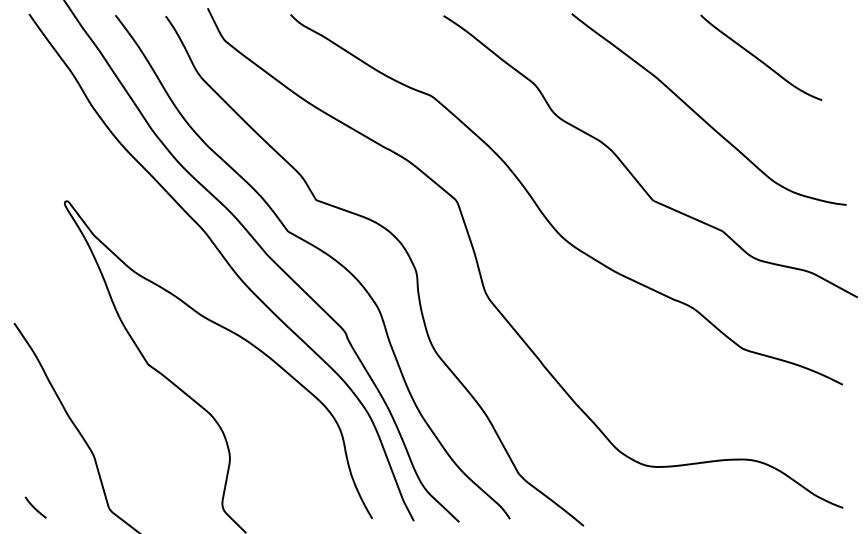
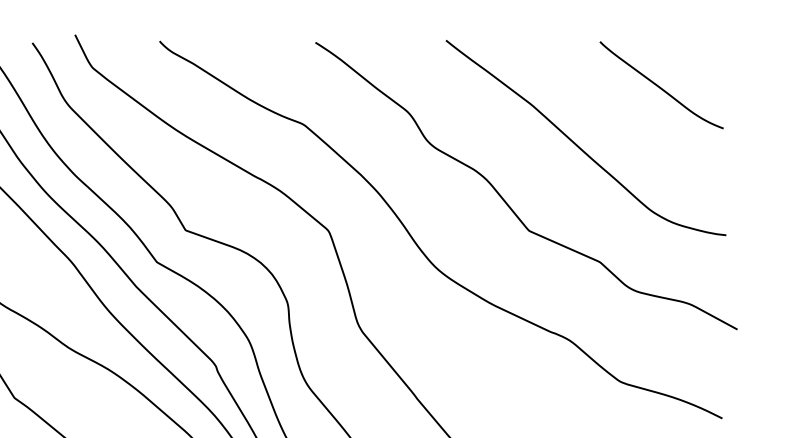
curve: (759, 58) -> (659, 86), moved

